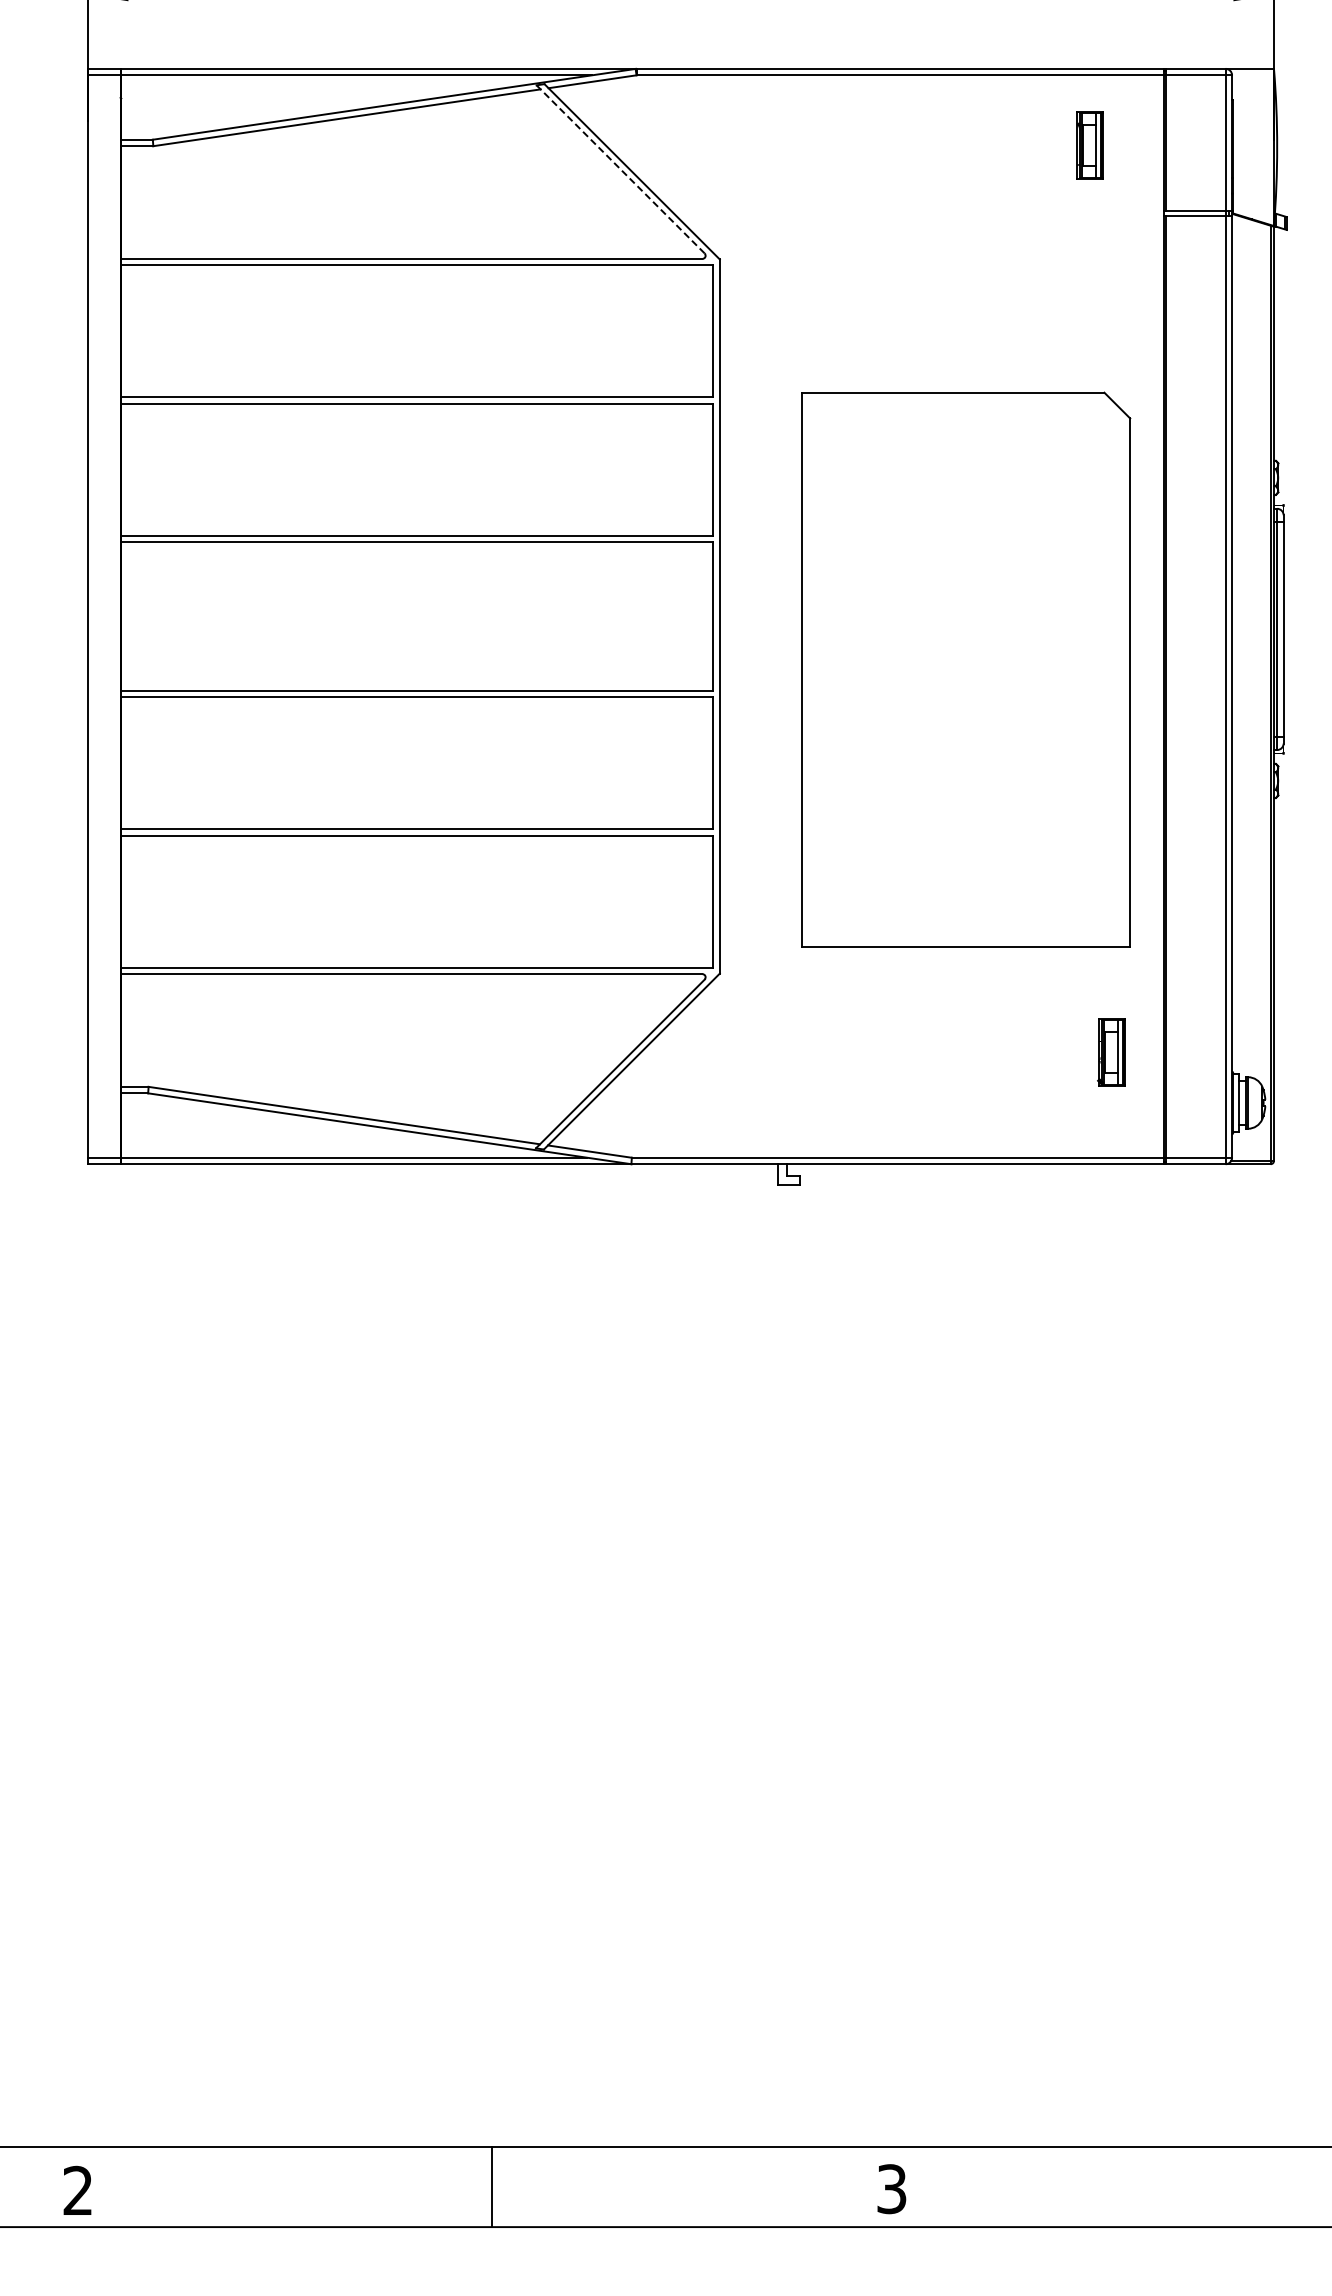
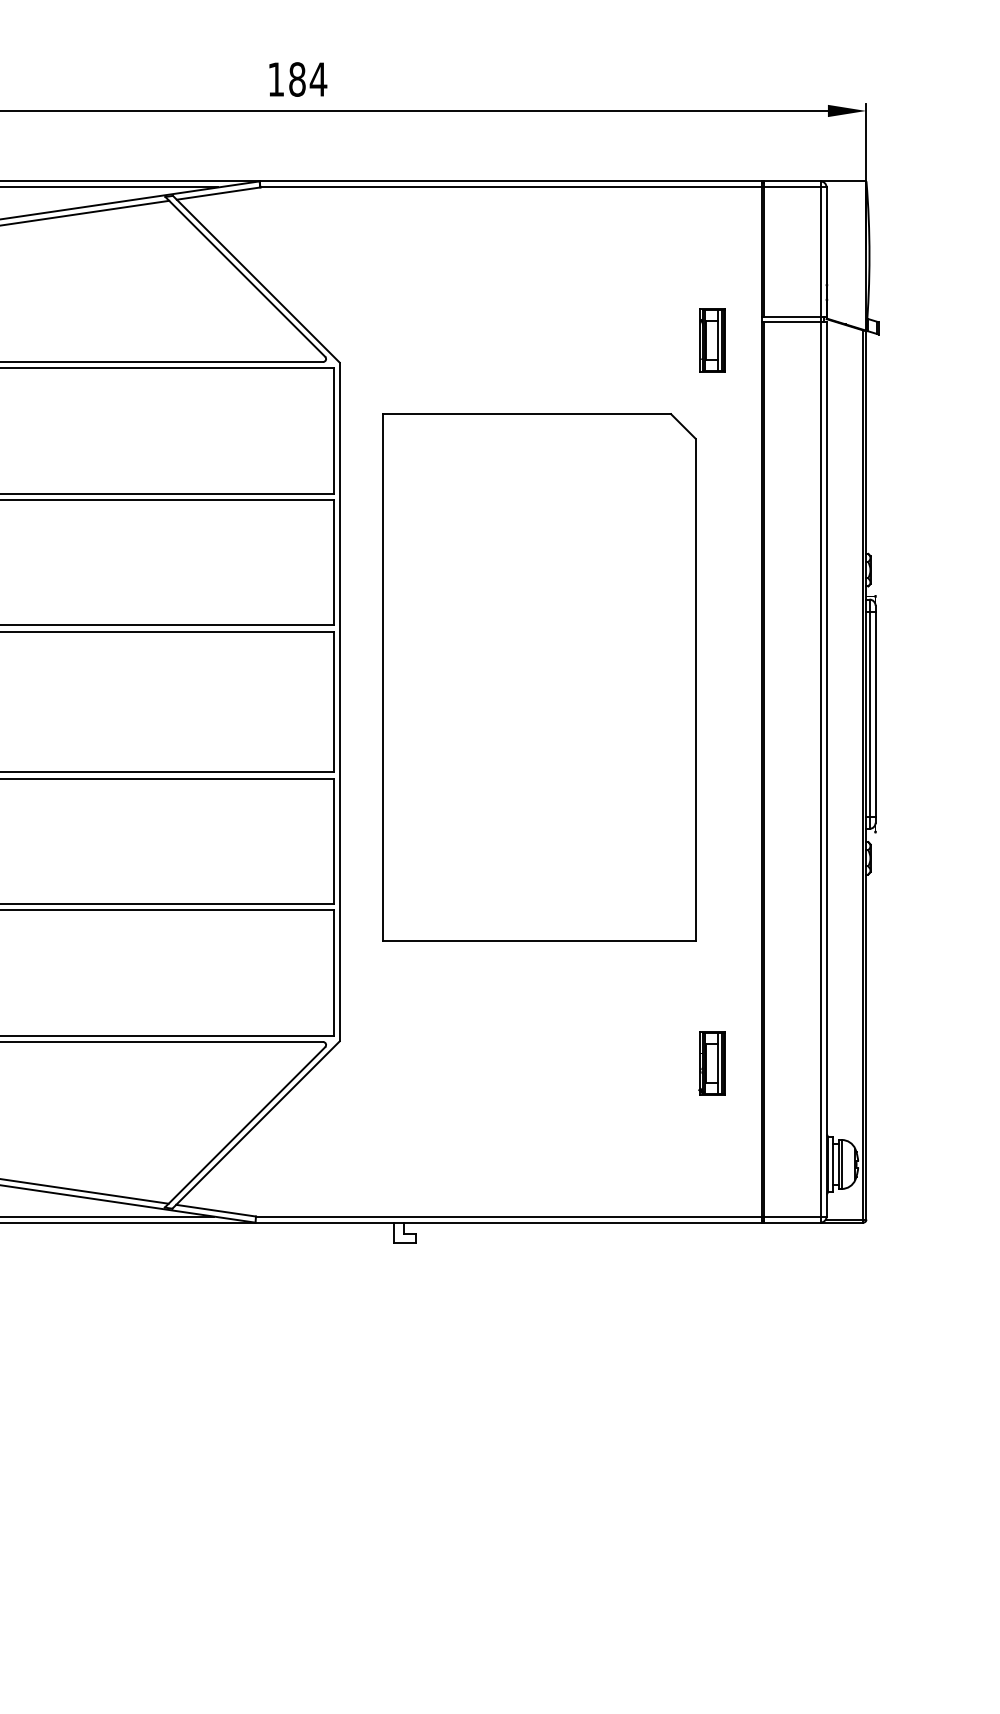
part: (1089, 145) -> (711, 340), moved
line: (620, 169) -> (245, 277), dashed -> solid
part: (966, 669) -> (539, 677), moved
part: (1111, 1052) -> (711, 1063), moved

